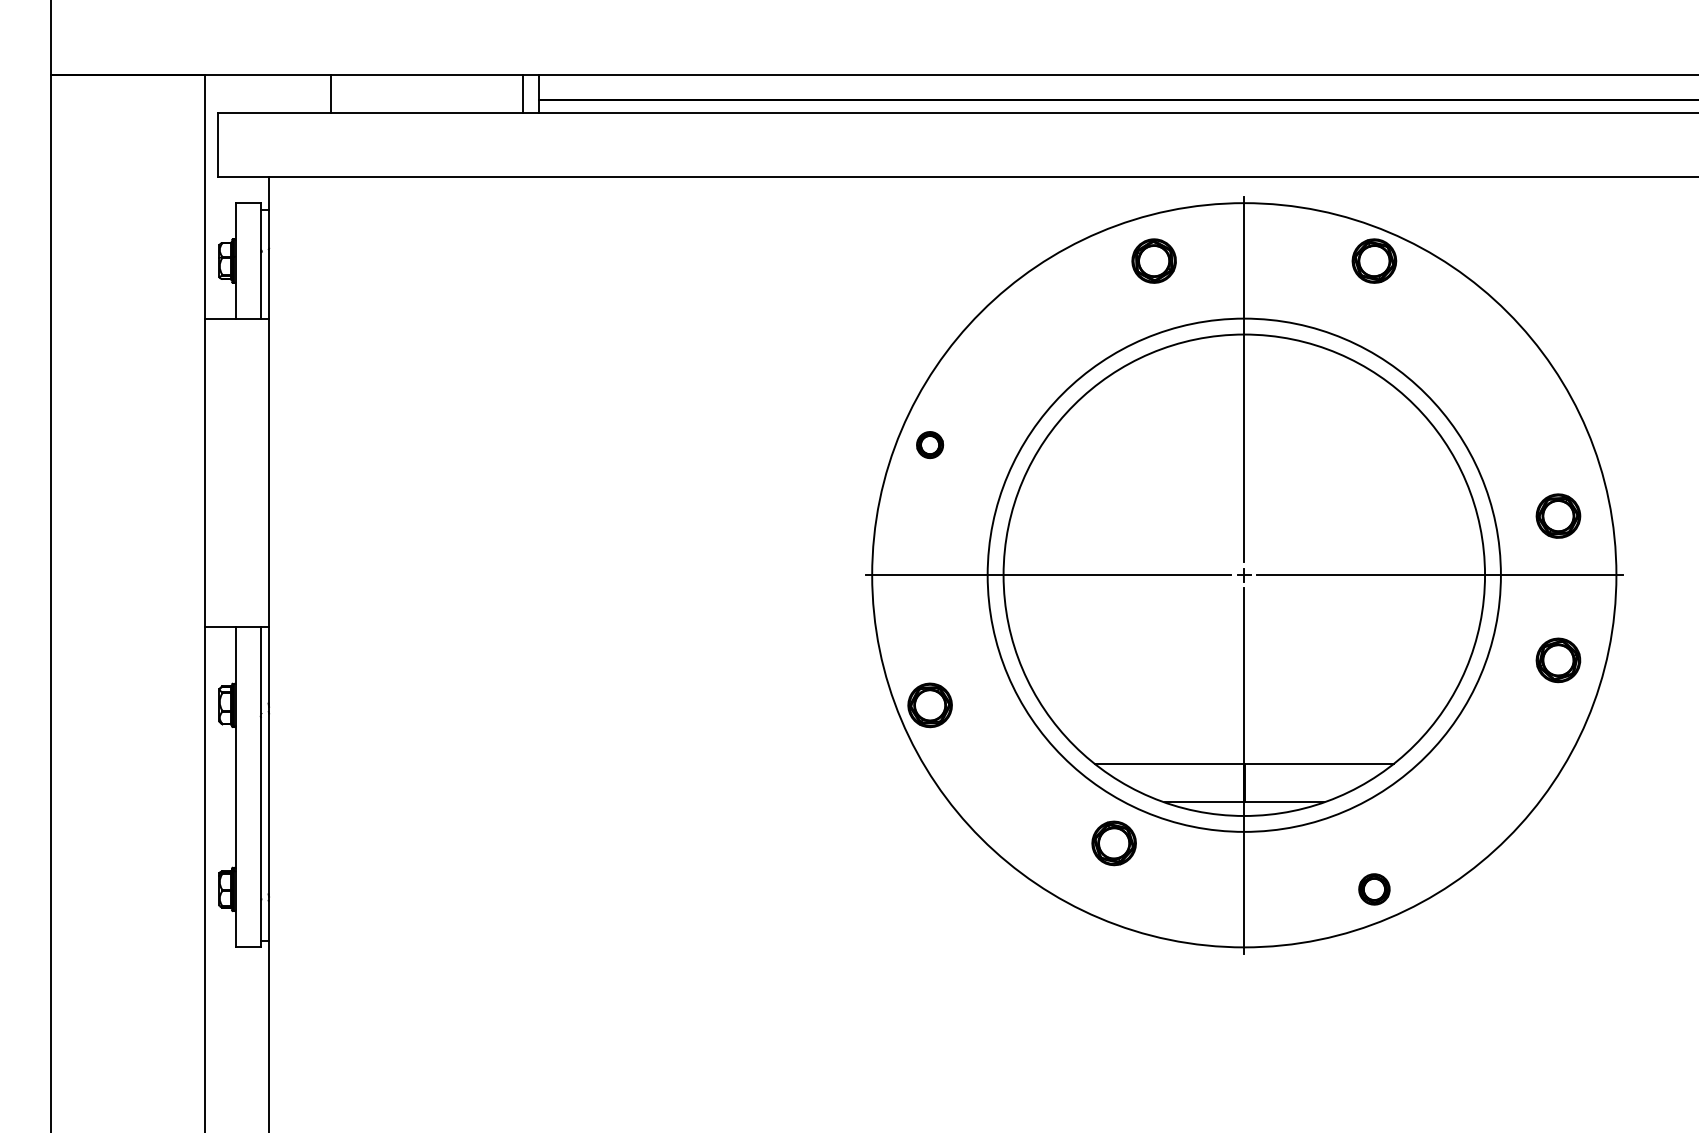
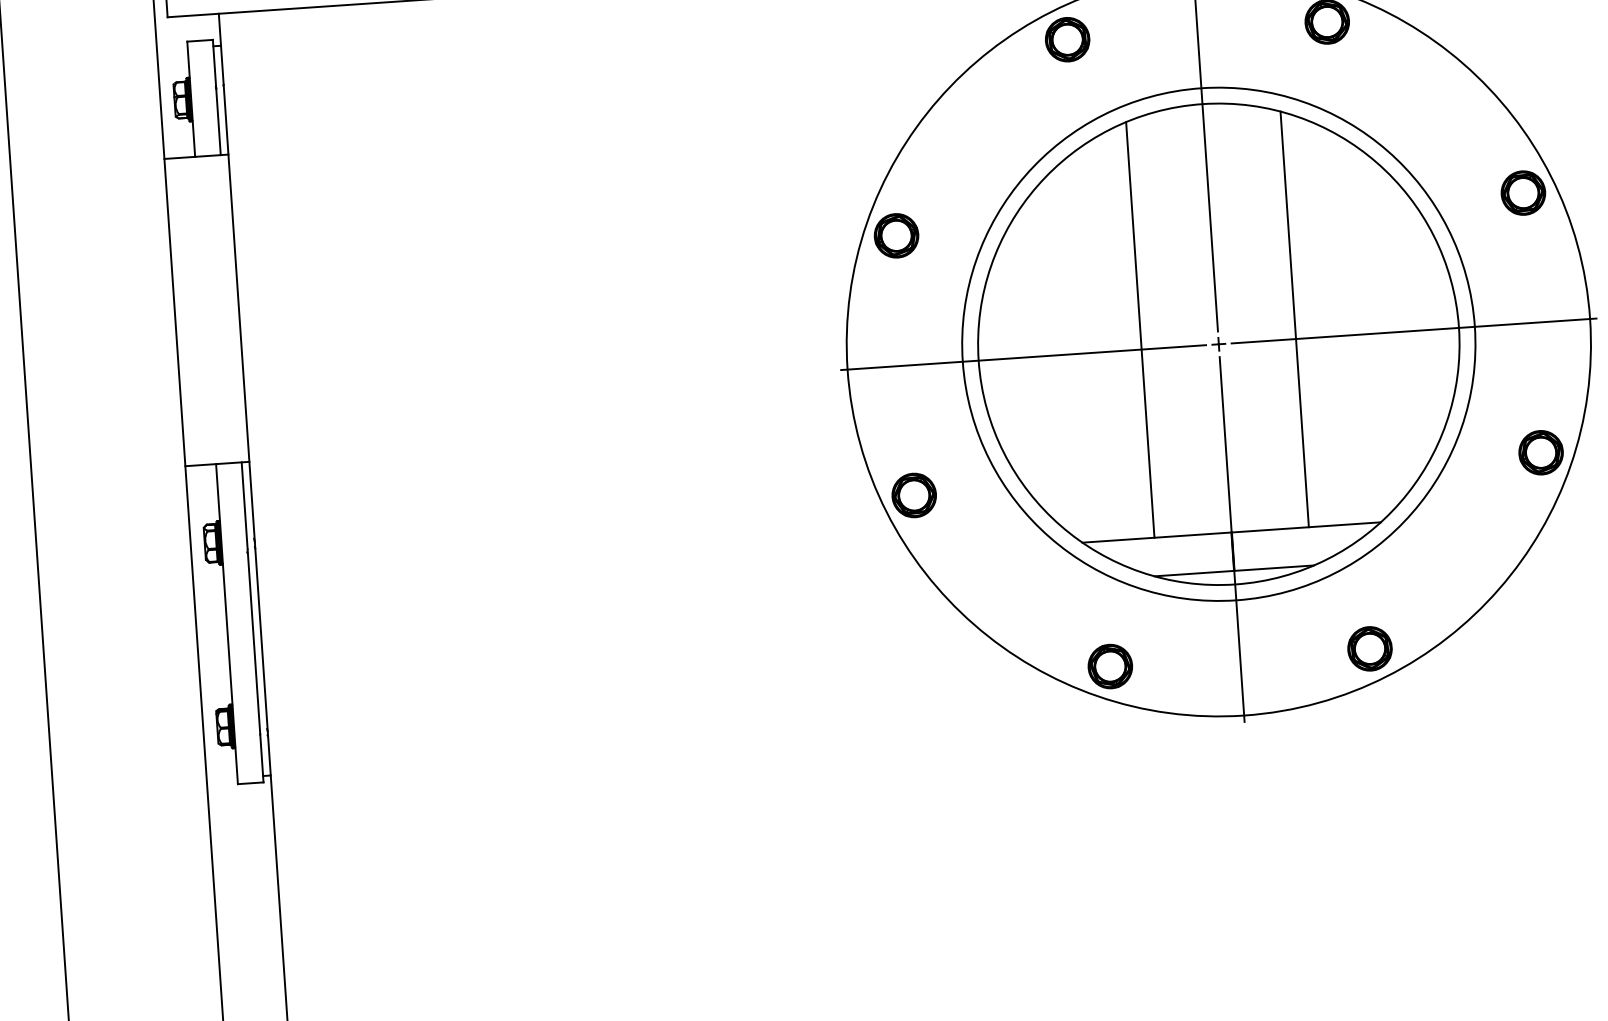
part: (1153, 260) -> (1066, 39), moved
part: (929, 444) -> (895, 235), size x1.67
part: (1558, 515) -> (1523, 192), moved
line: (1166, 555) -> (1139, 329), added
line: (1321, 555) -> (1294, 319), added
part: (1558, 660) -> (1541, 452), moved
part: (1113, 843) -> (1109, 666), moved
part: (1374, 889) -> (1370, 648), size x1.43

